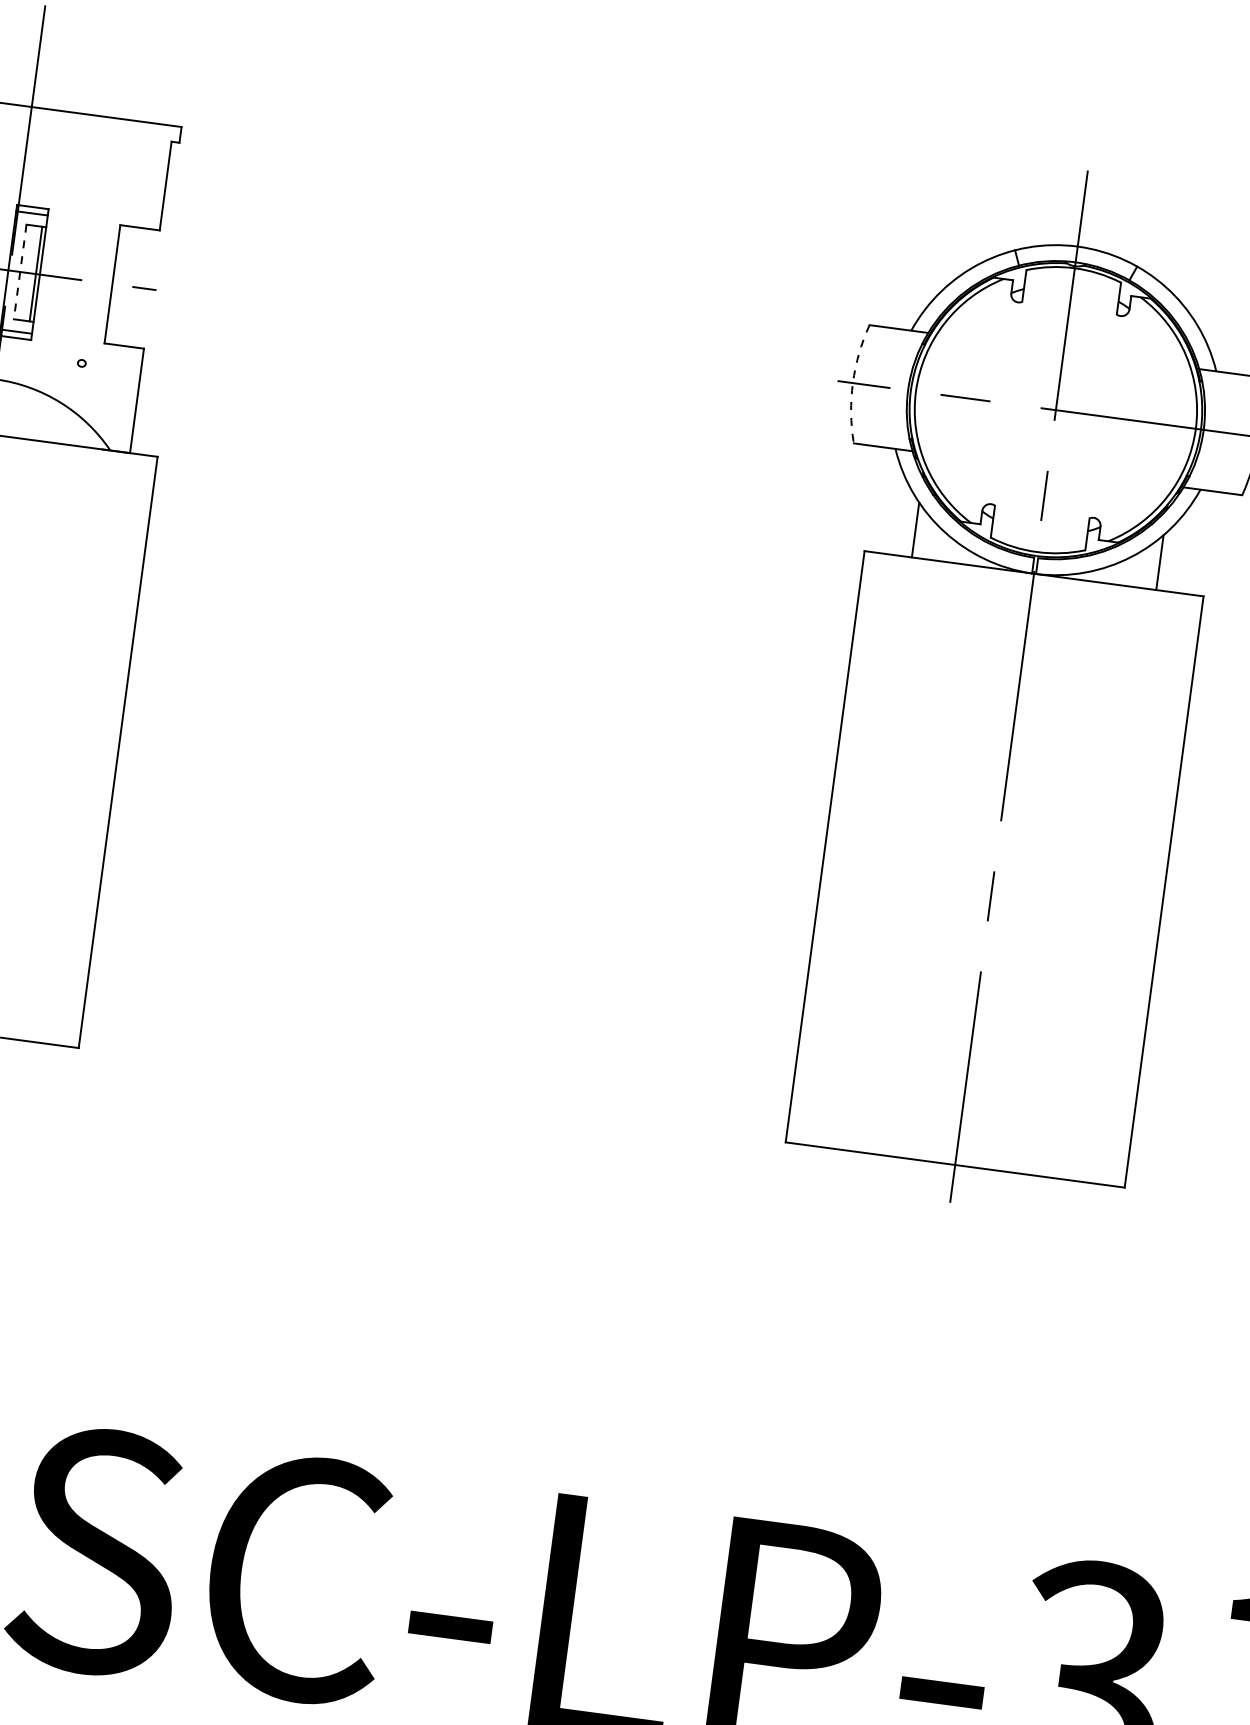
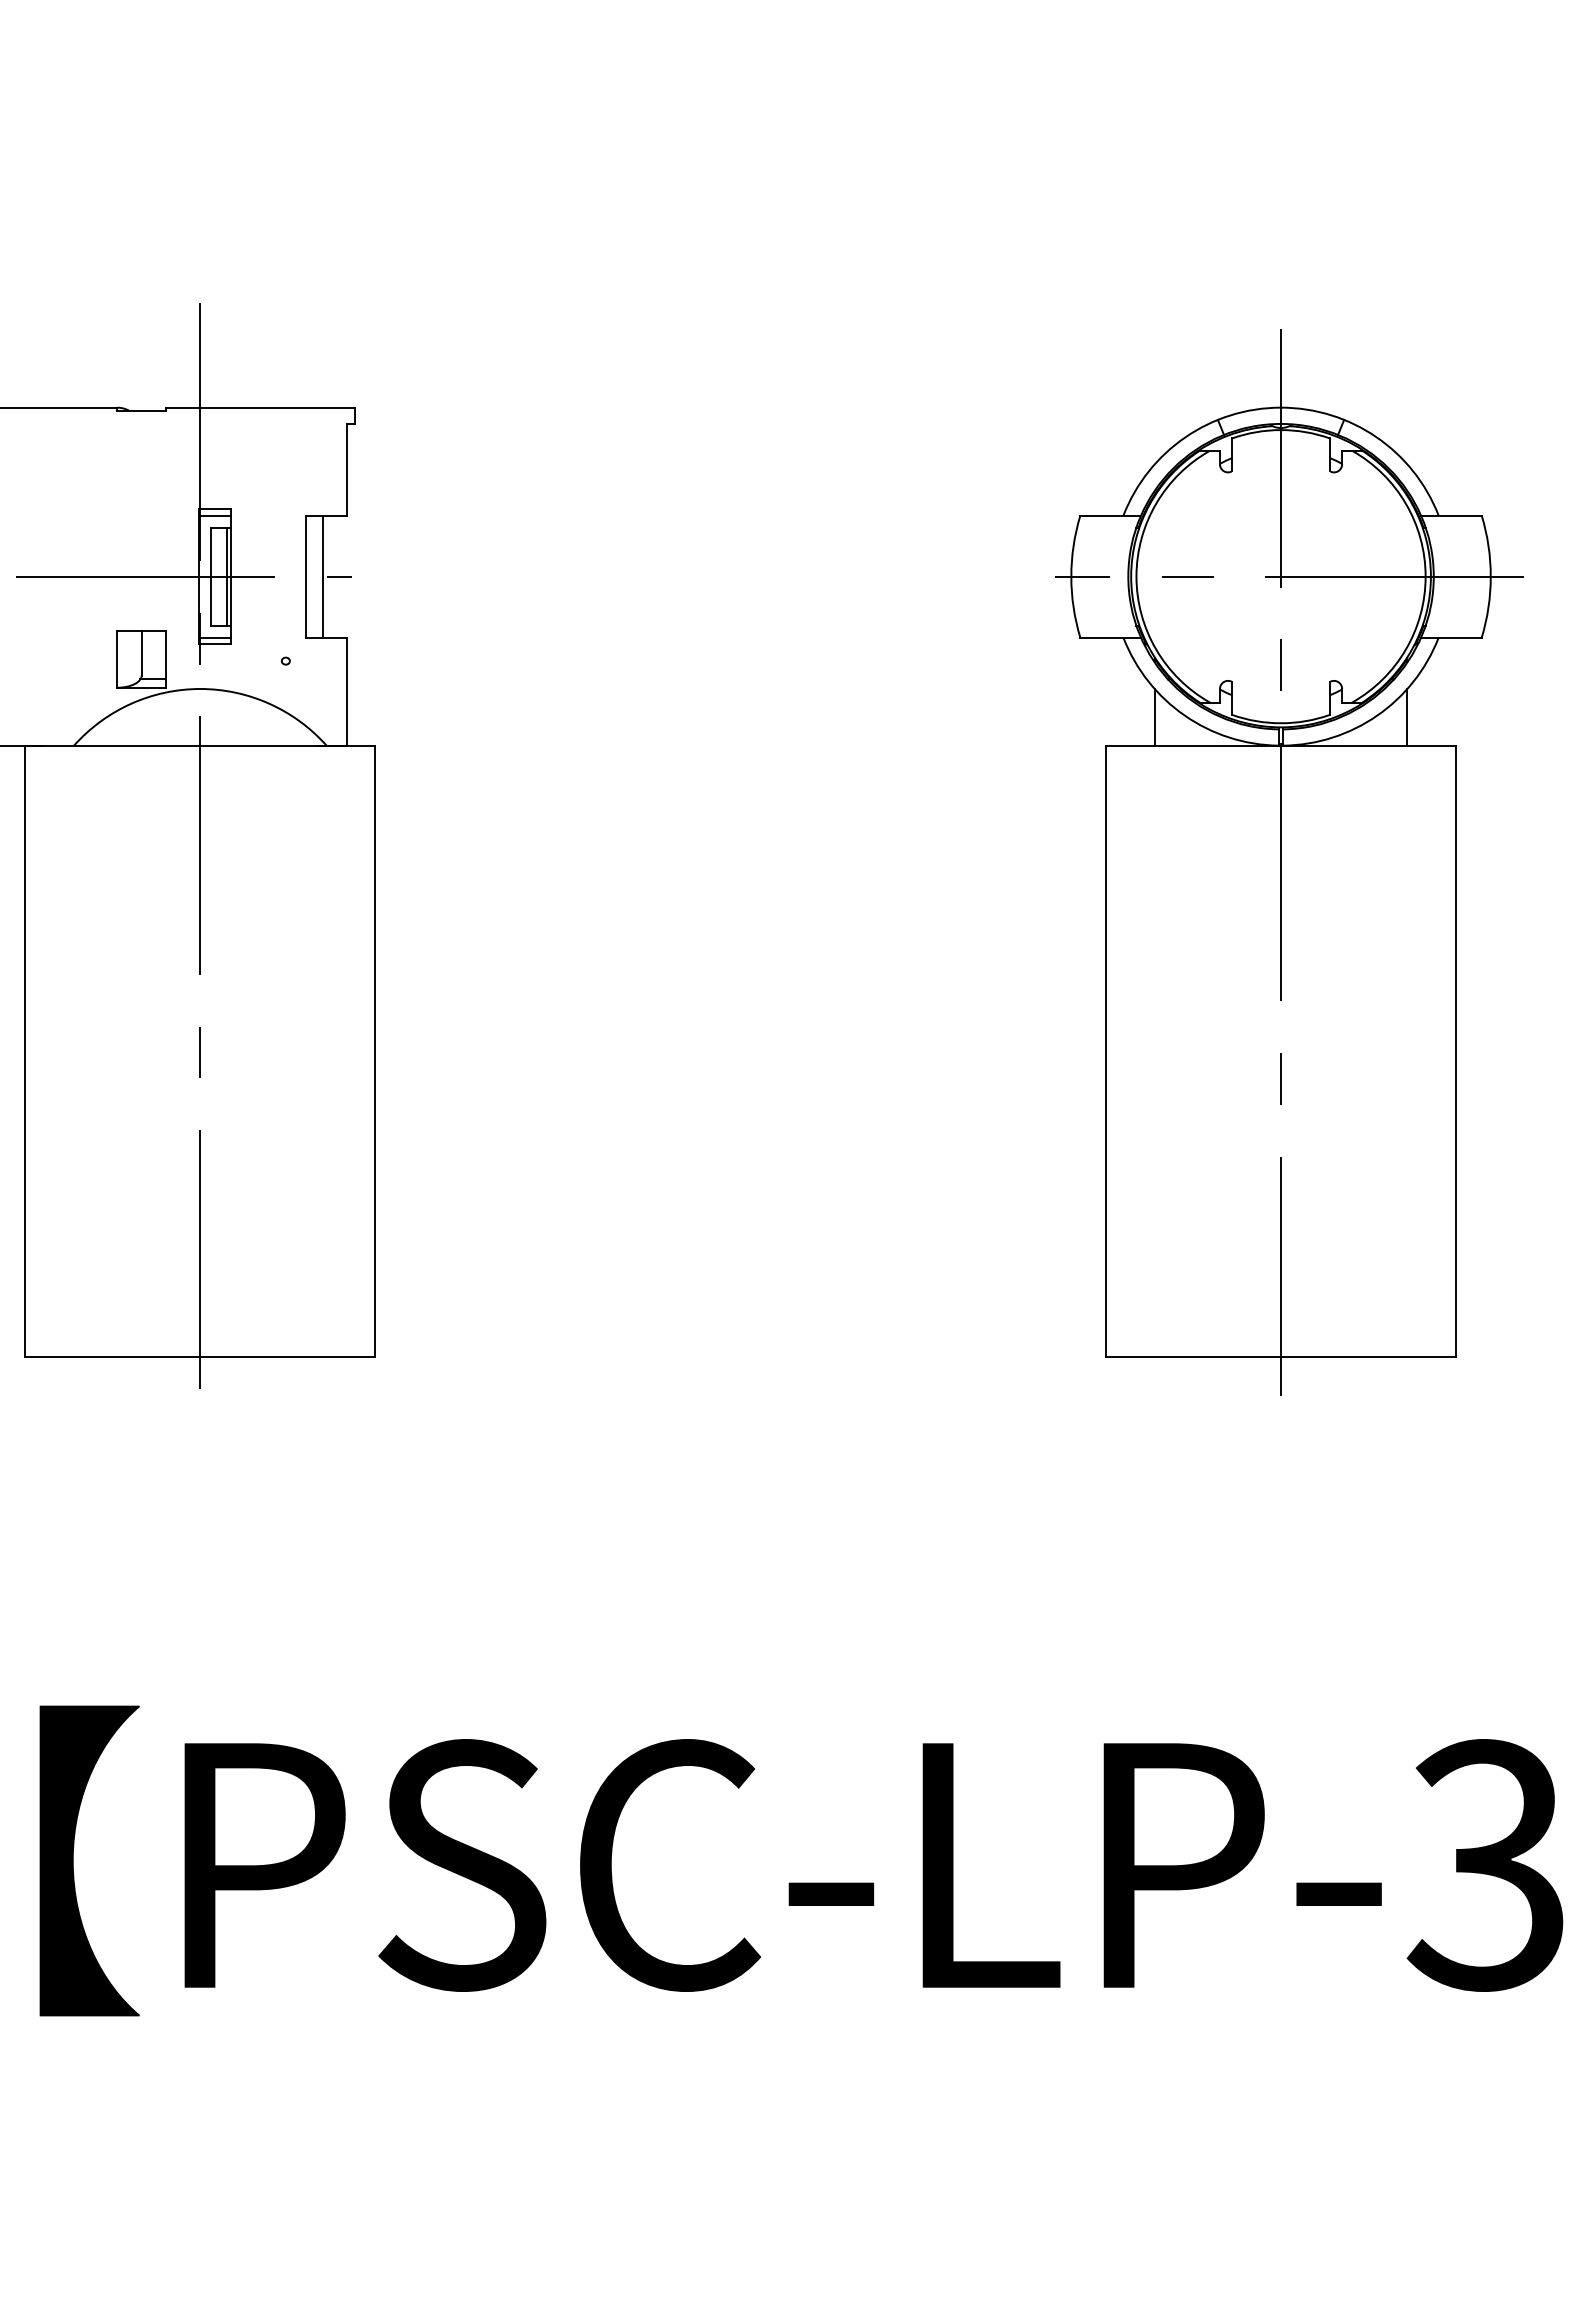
line: (19, 271) -> (210, 576), dashed -> solid
line: (128, 286) -> (322, 576), added
arc: (853, 382) -> (1071, 576), dashed -> solid

